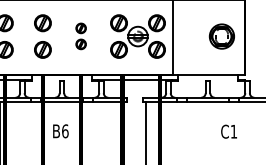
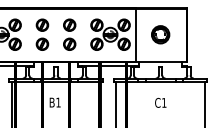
part: (80, 36) -> (69, 34), size x1.67
part: (221, 36) -> (160, 34), moved
text: (65, 131) -> (58, 102), B6 -> B1
text: (228, 131) -> (160, 102), moved

